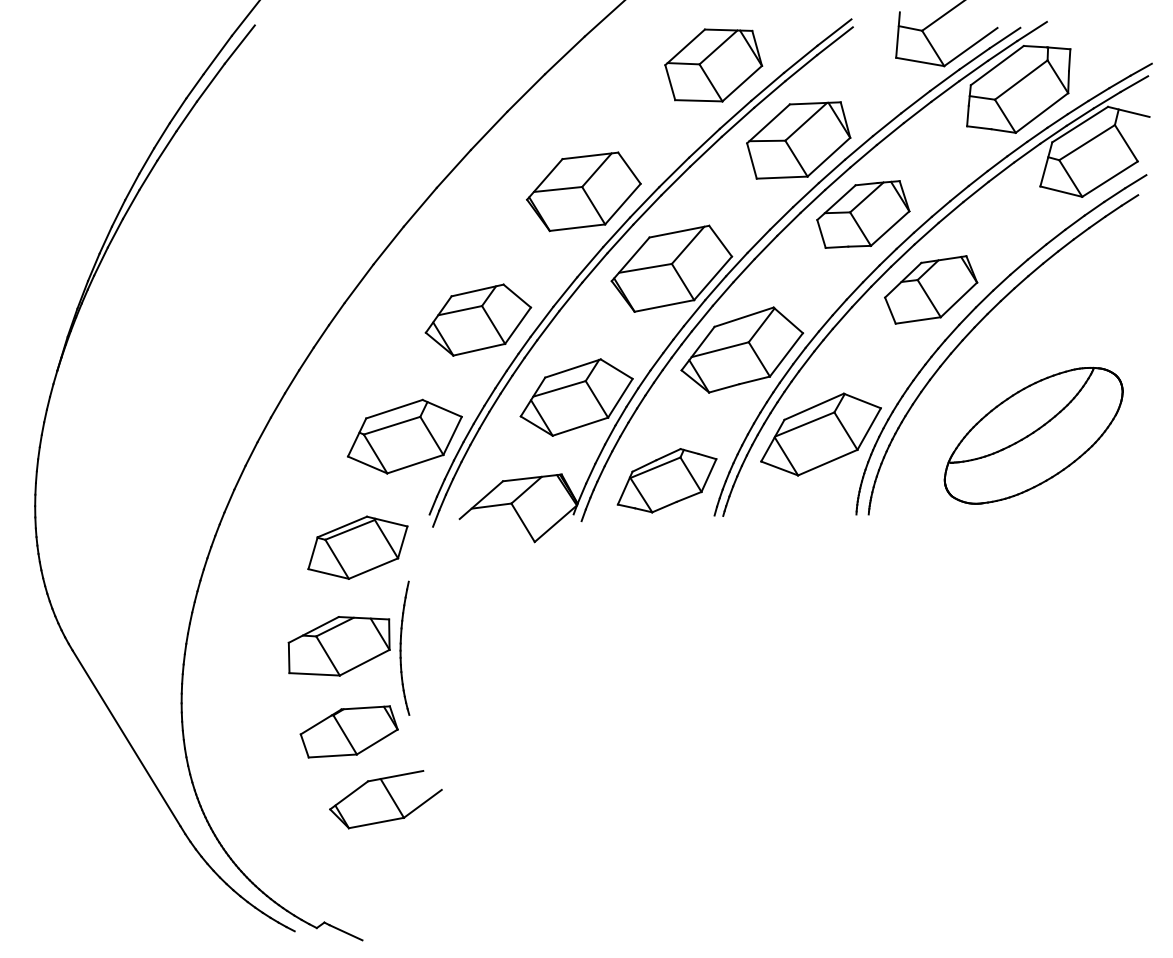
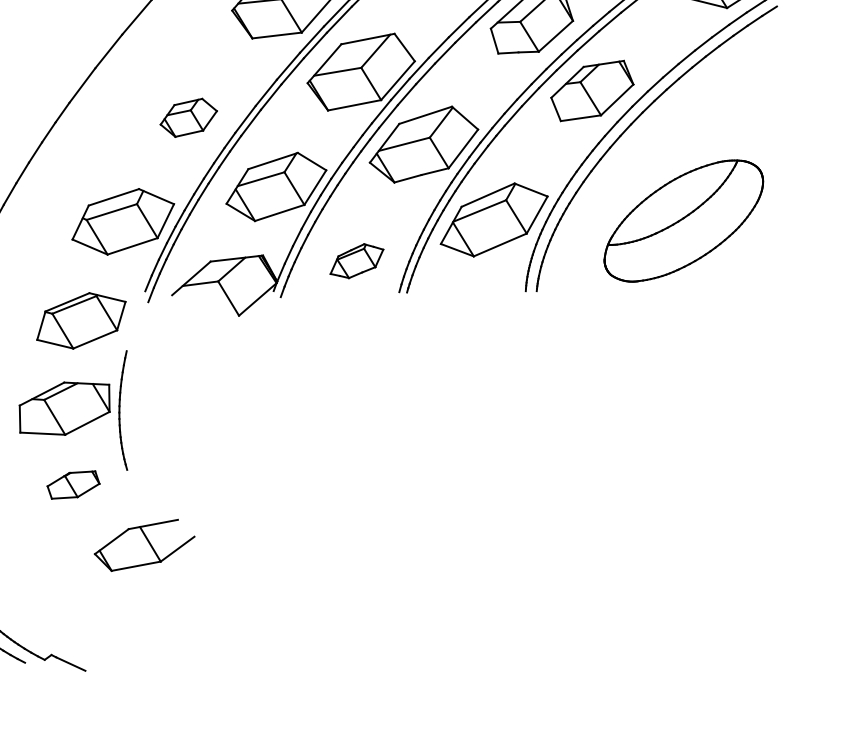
part: (478, 319) -> (188, 117), size x0.6
part: (666, 480) -> (356, 260), size x0.6
part: (348, 731) -> (72, 484), size x0.6
part: (385, 799) -> (144, 545), moved

